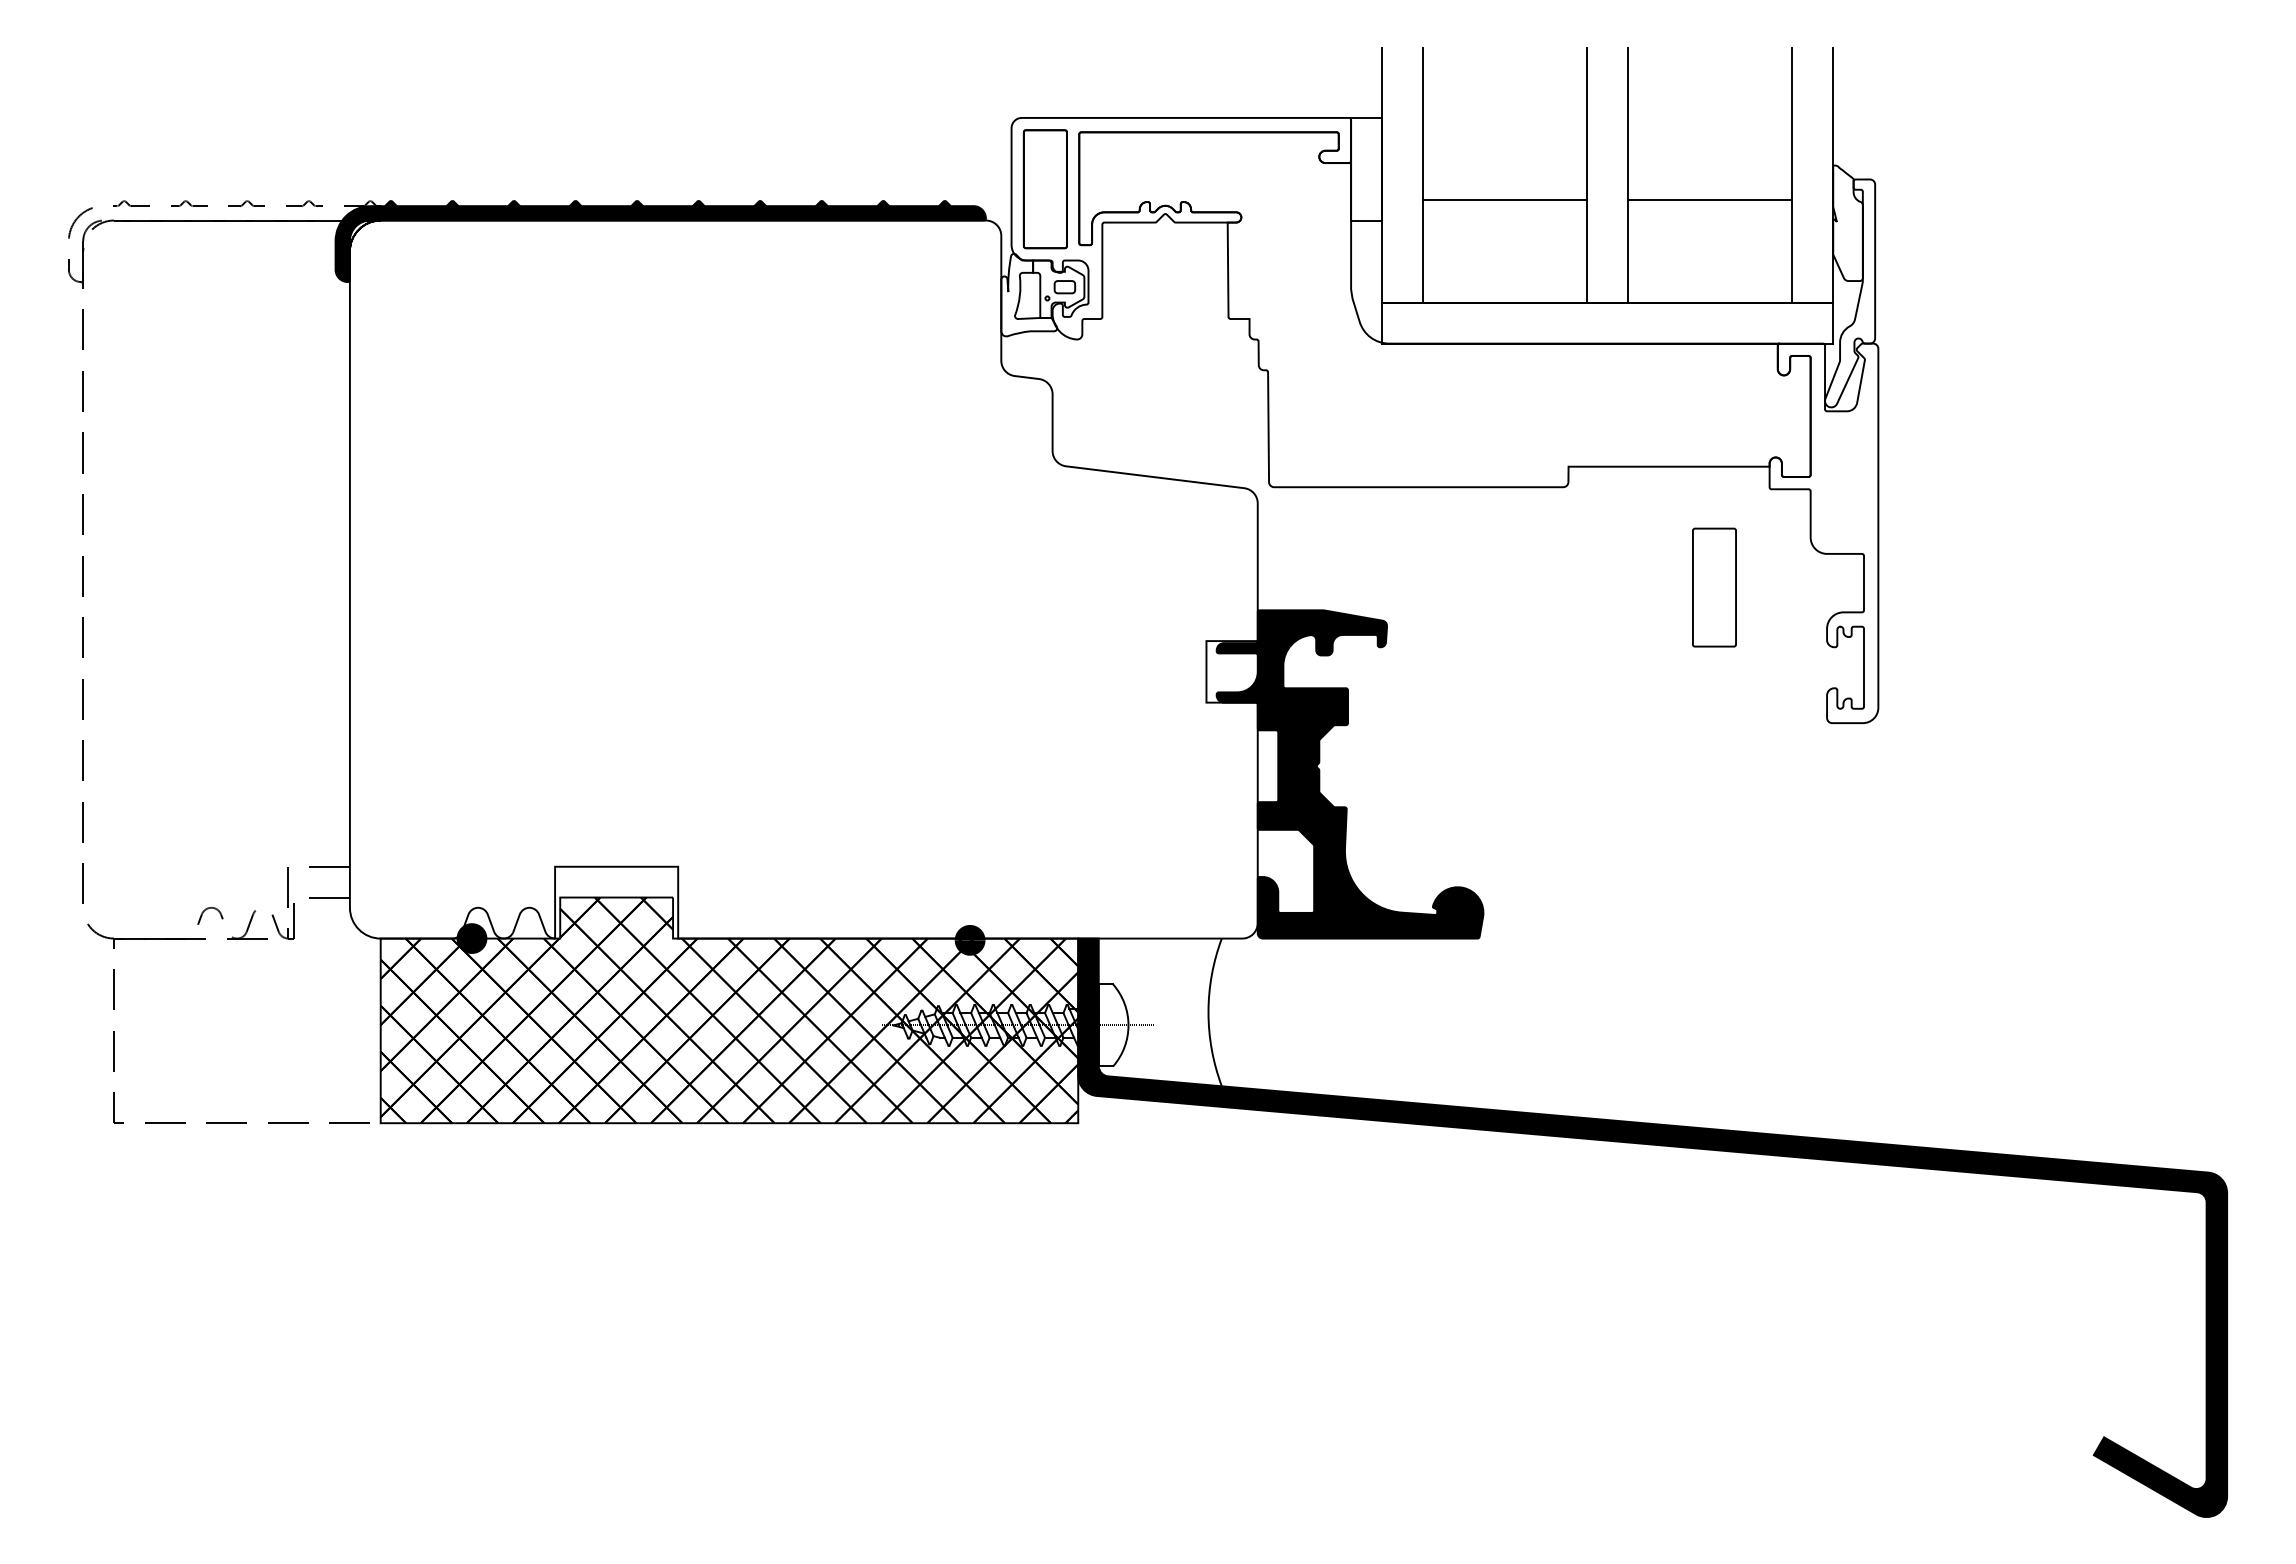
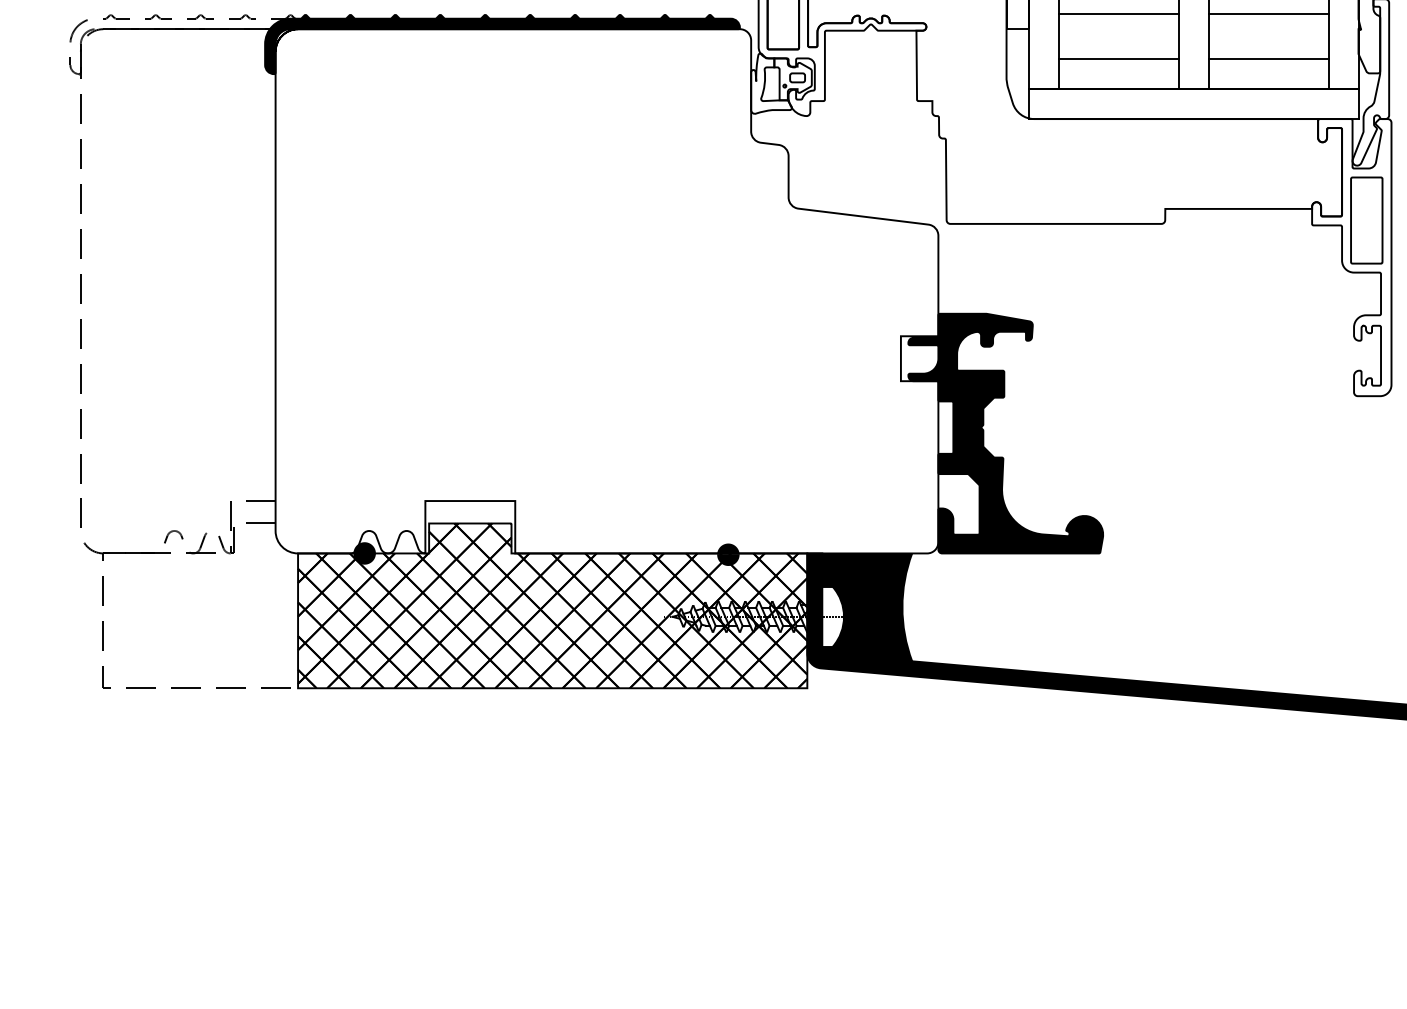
line: (1504, 261) -> (1118, 59), added
line: (1710, 261) -> (1268, 59), added
part: (1714, 587) -> (1366, 220), moved
fill: (1159, 1012) -> (866, 607), added

